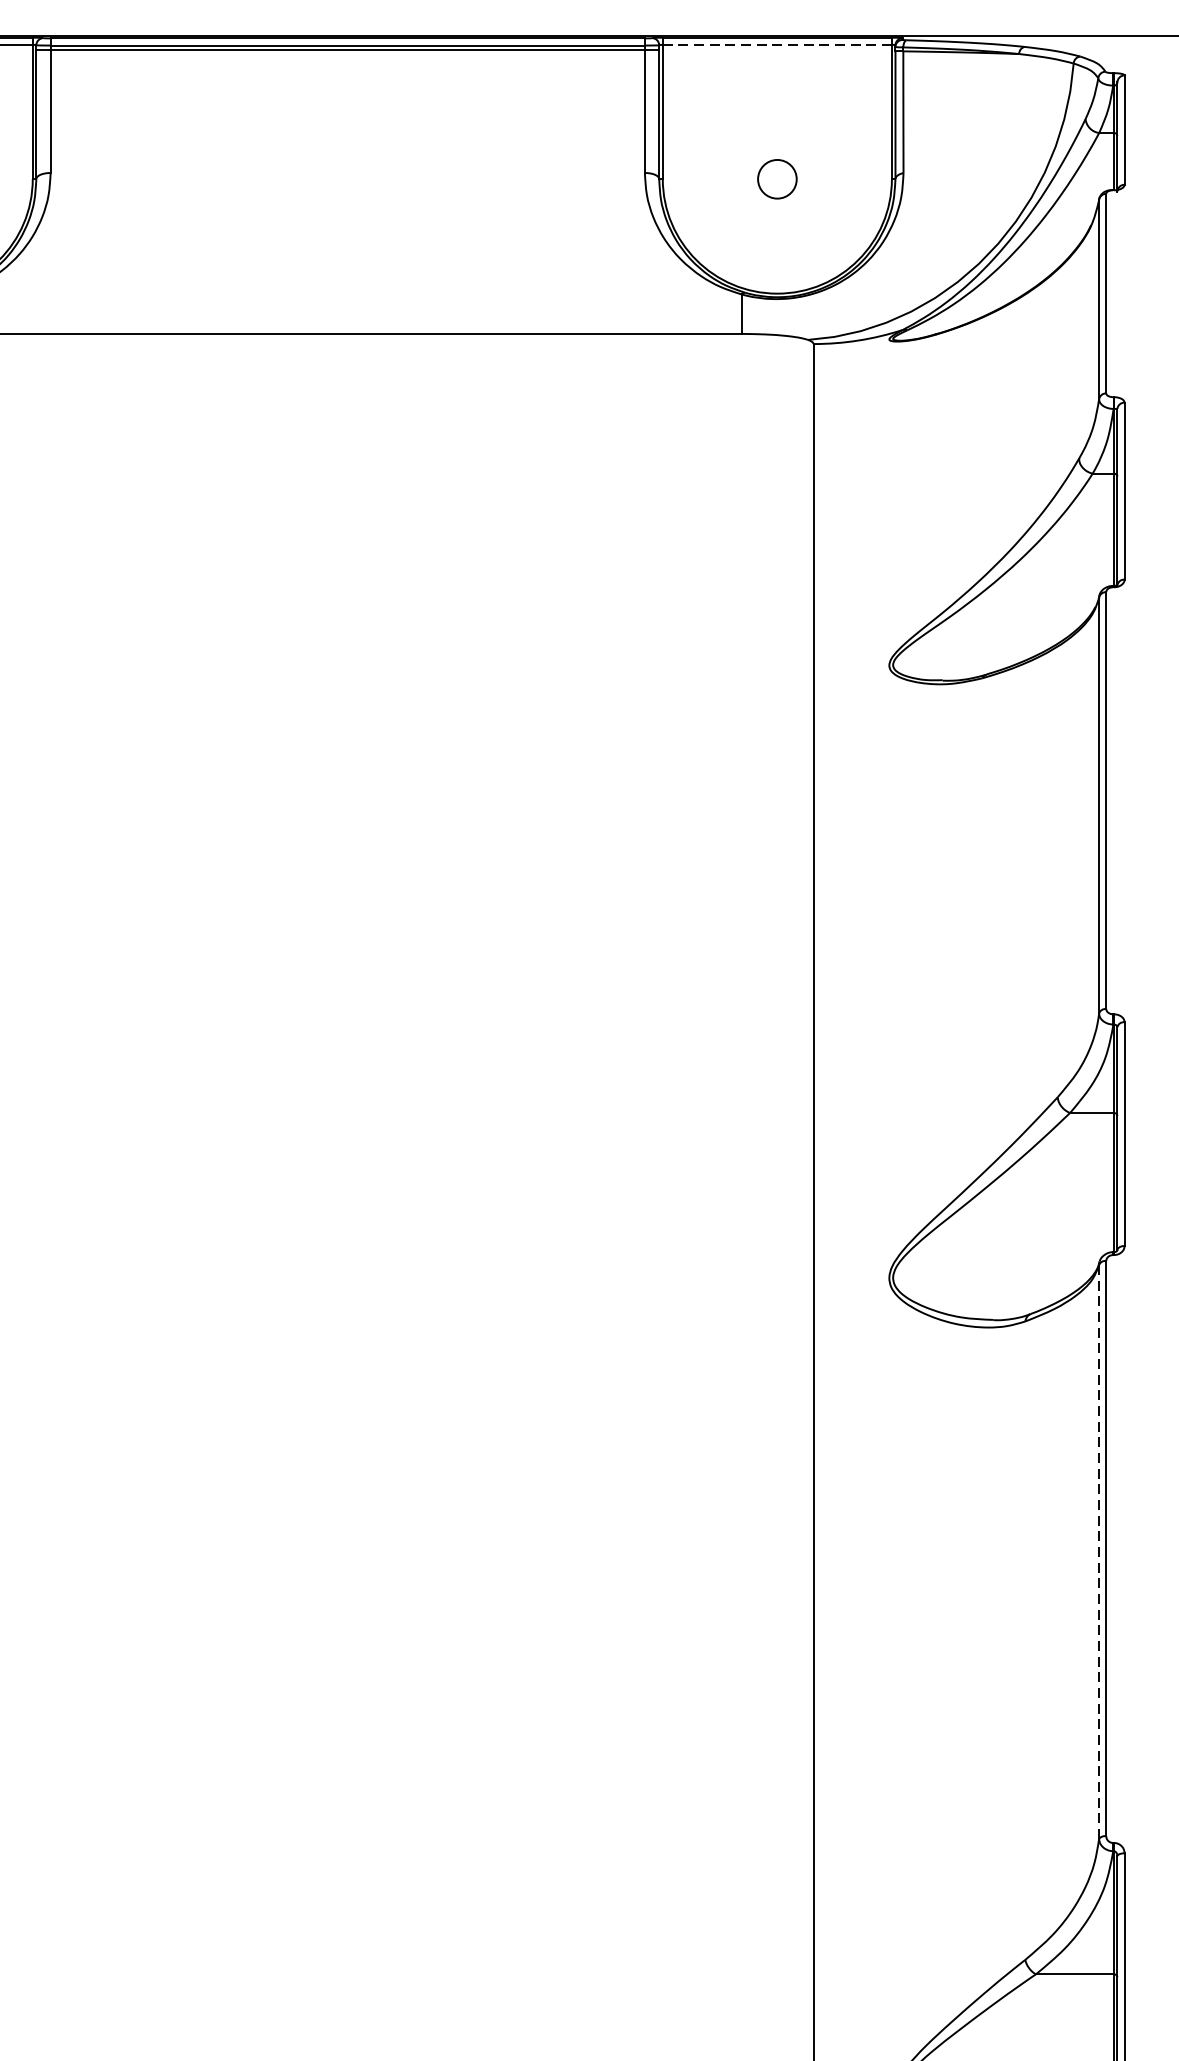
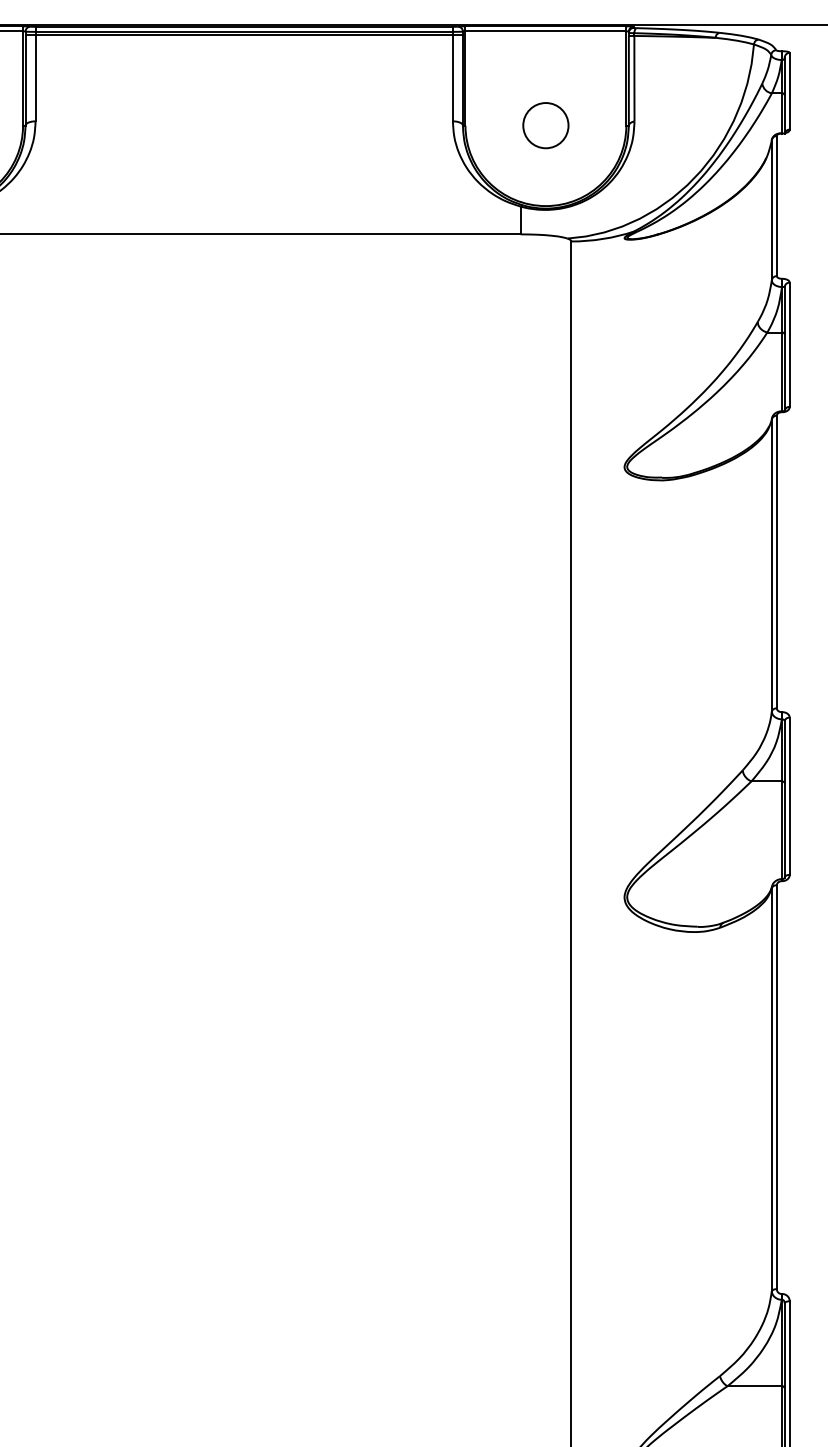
line: (776, 45) -> (545, 31), dashed -> solid
circle: (776, 178) -> (545, 125), size x1.67
line: (1098, 1551) -> (771, 1089), dashed -> solid

